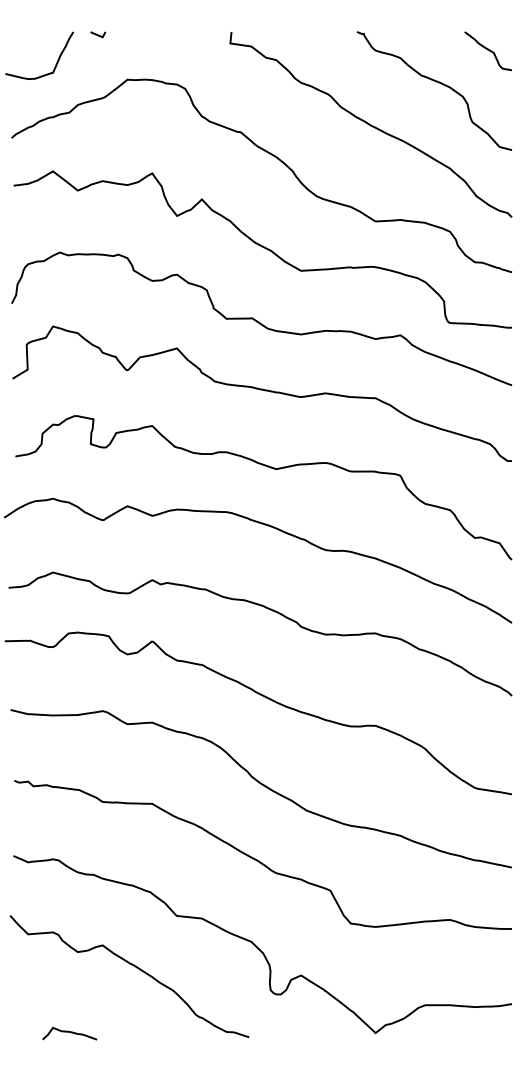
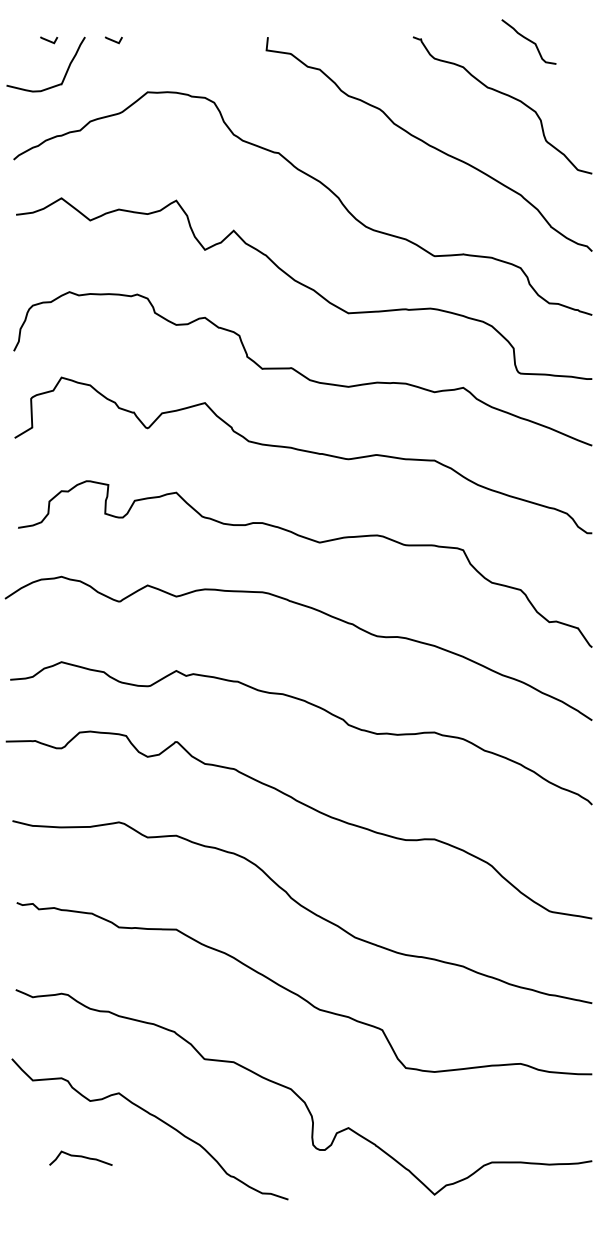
line: (42, 34) -> (49, 40), added
curve: (487, 50) -> (528, 41), moved
curve: (69, 1032) -> (80, 1156), moved

